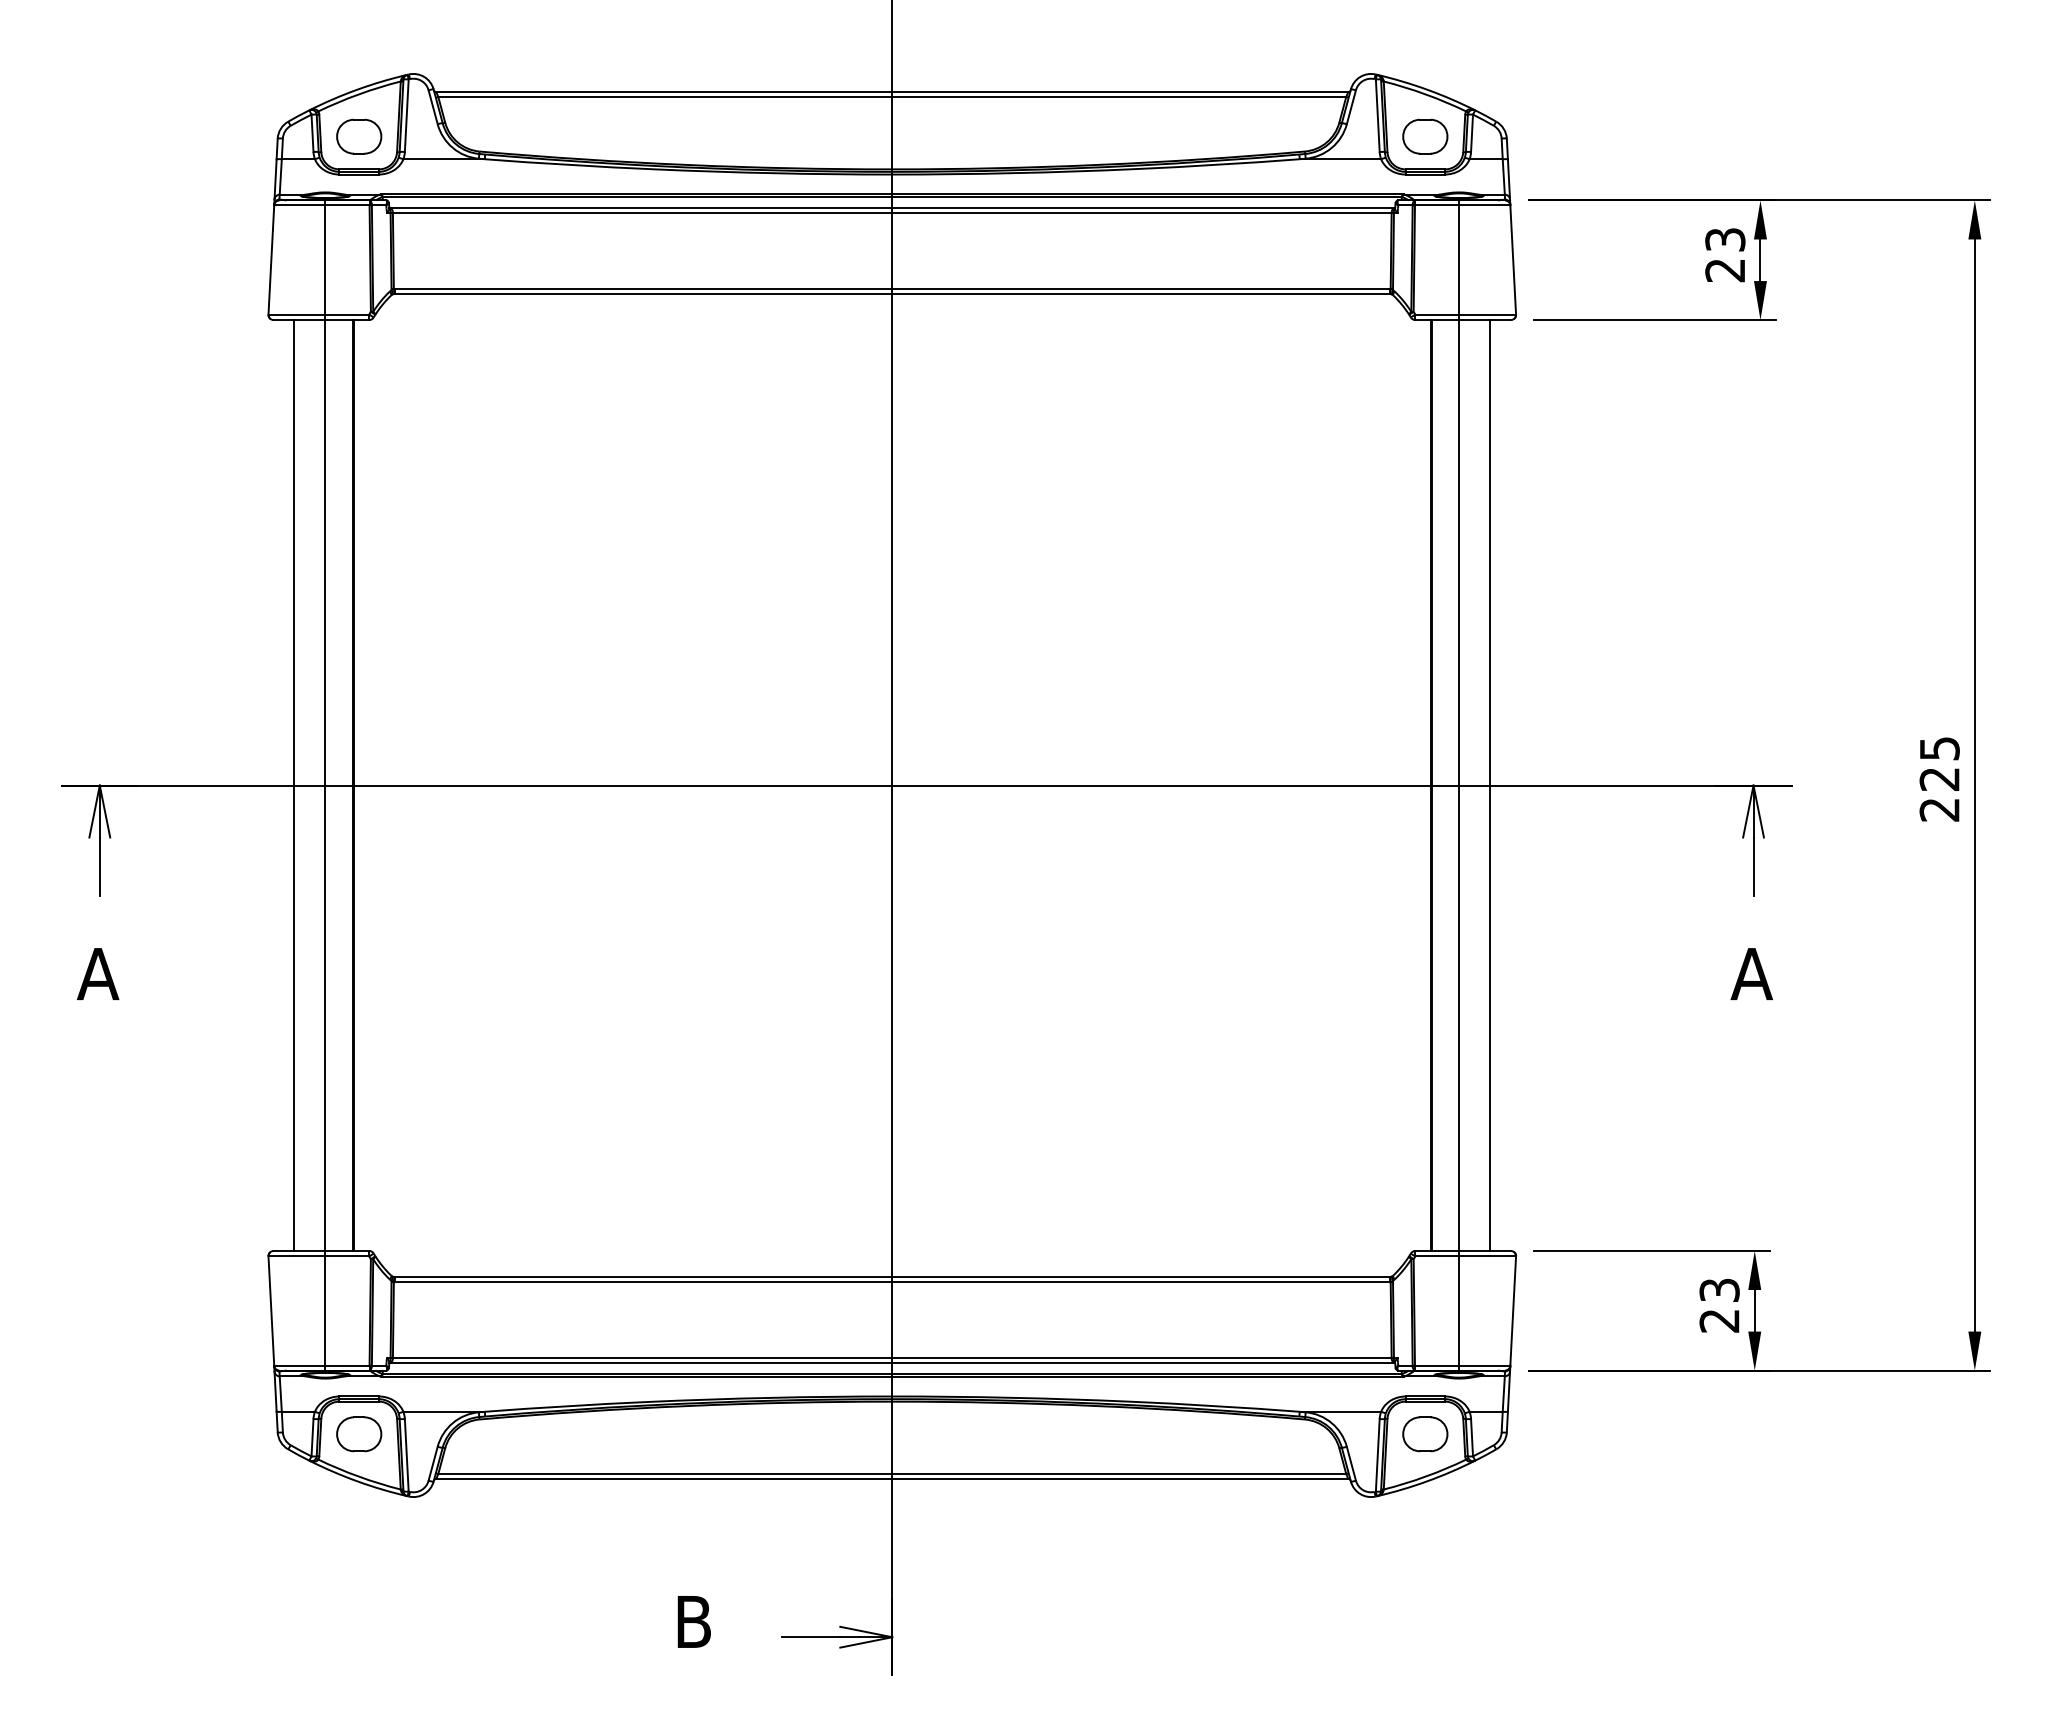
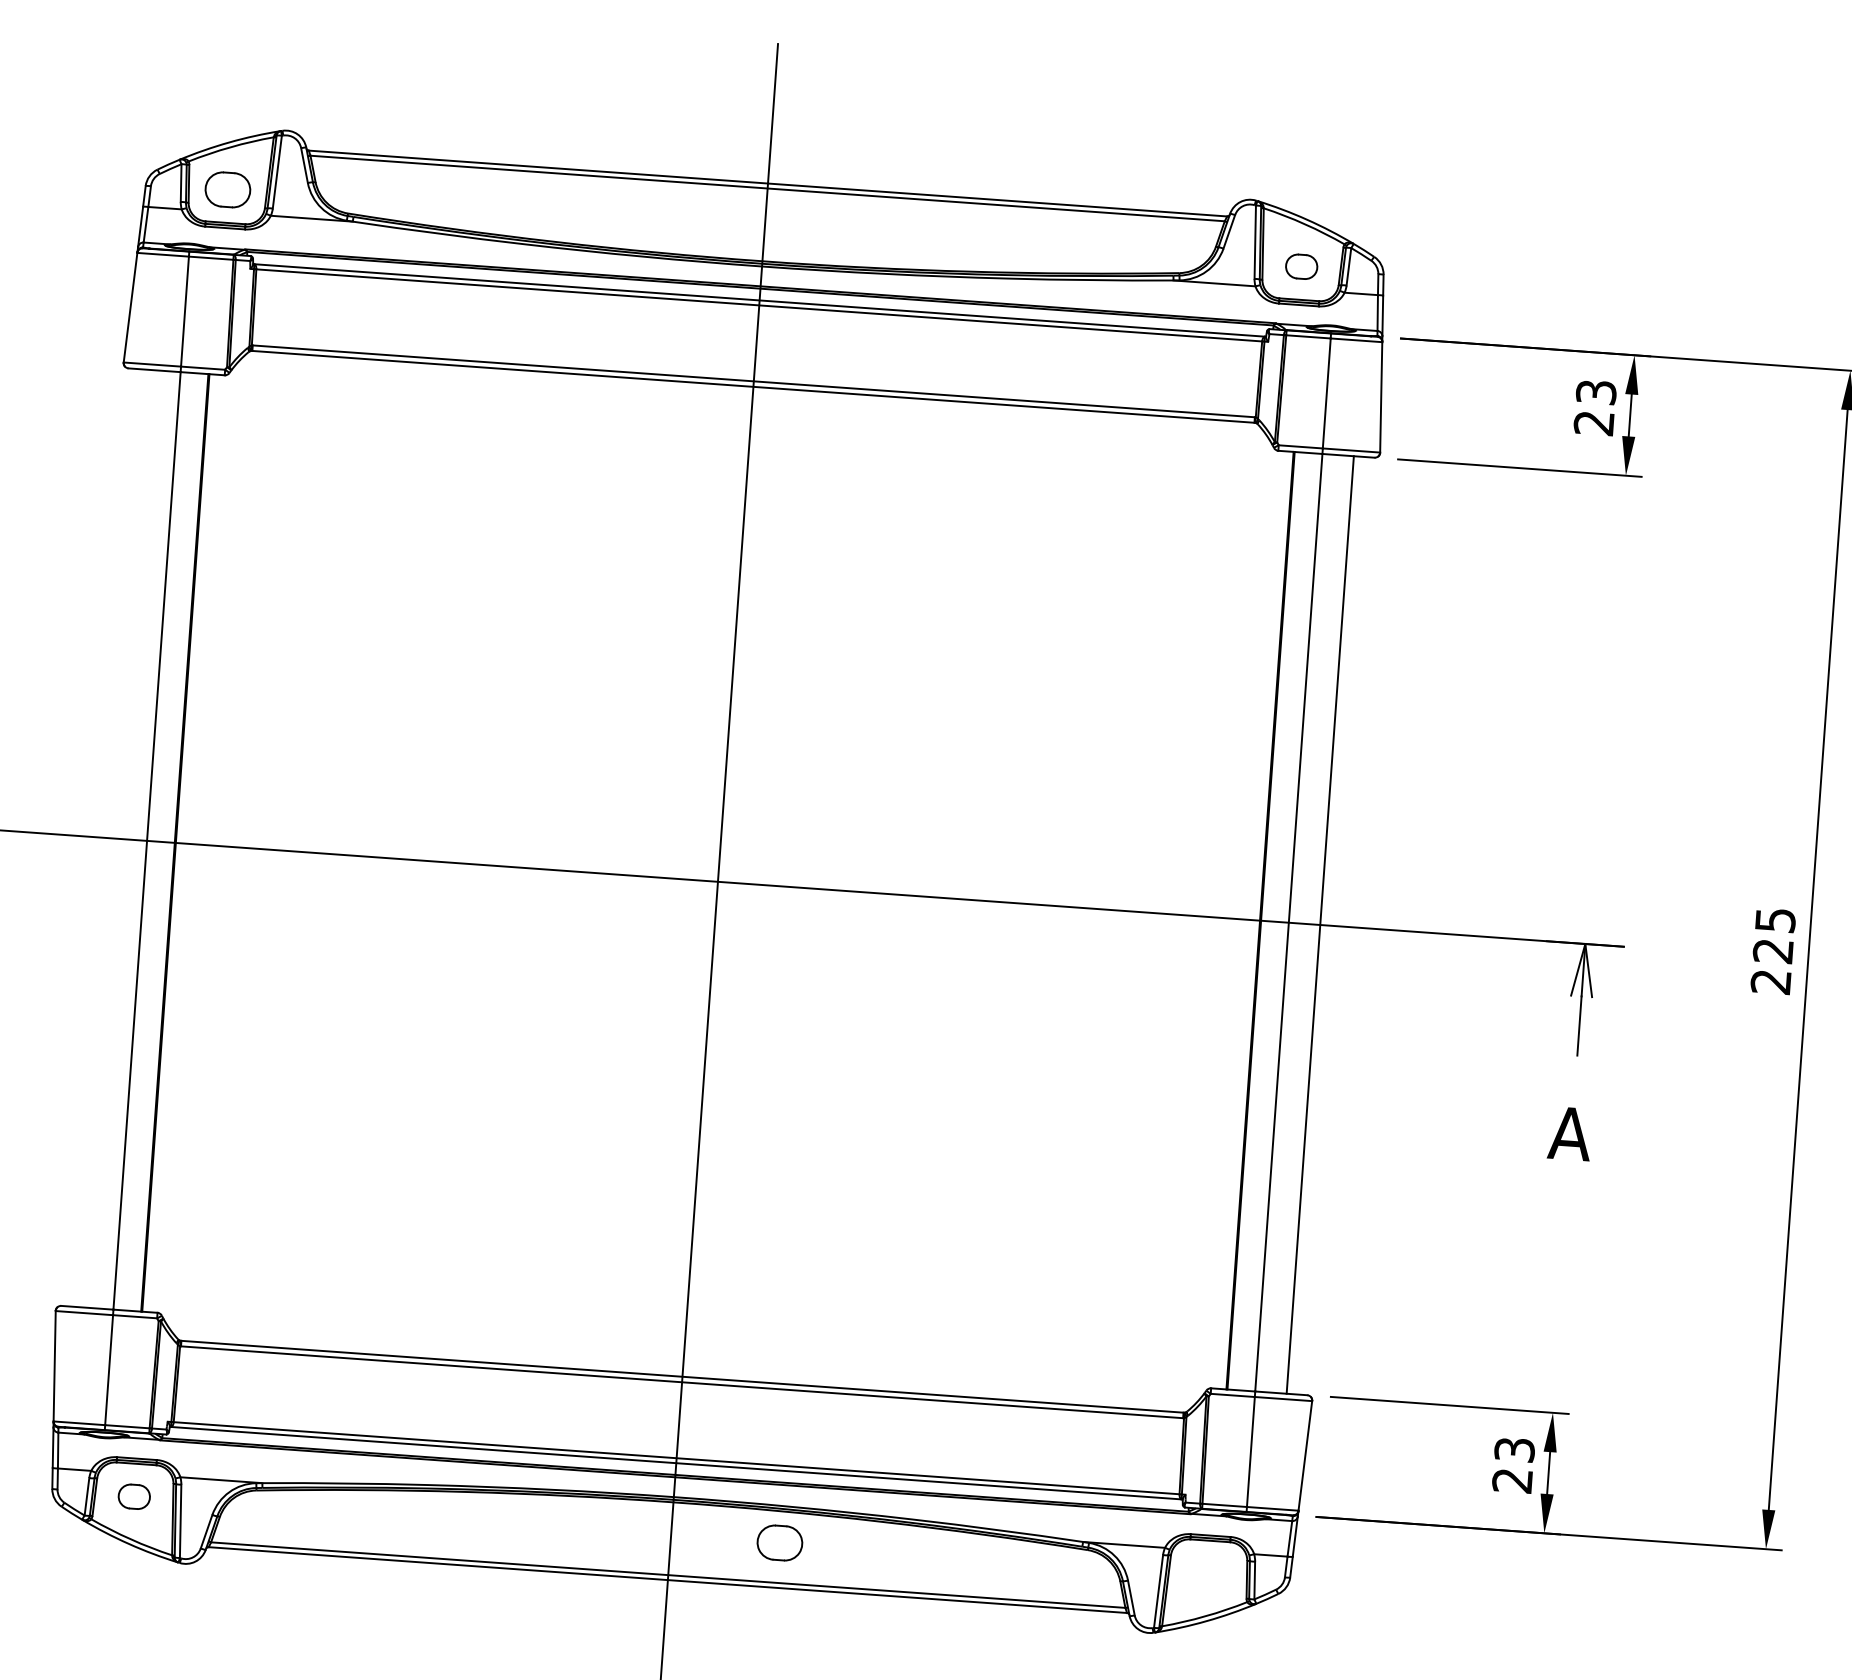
part: (1425, 136) -> (1301, 266), size x0.7
line: (294, 785) -> (115, 838), removed
part: (359, 1434) -> (134, 1496), size x0.7
part: (1425, 1434) -> (780, 1543), moved

